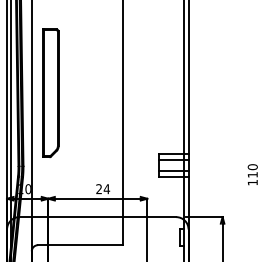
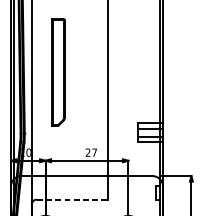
part: (50, 93) -> (58, 72), moved
text: (106, 189) -> (94, 153), 24 -> 27
line: (80, 245) -> (72, 199), solid -> dashed

